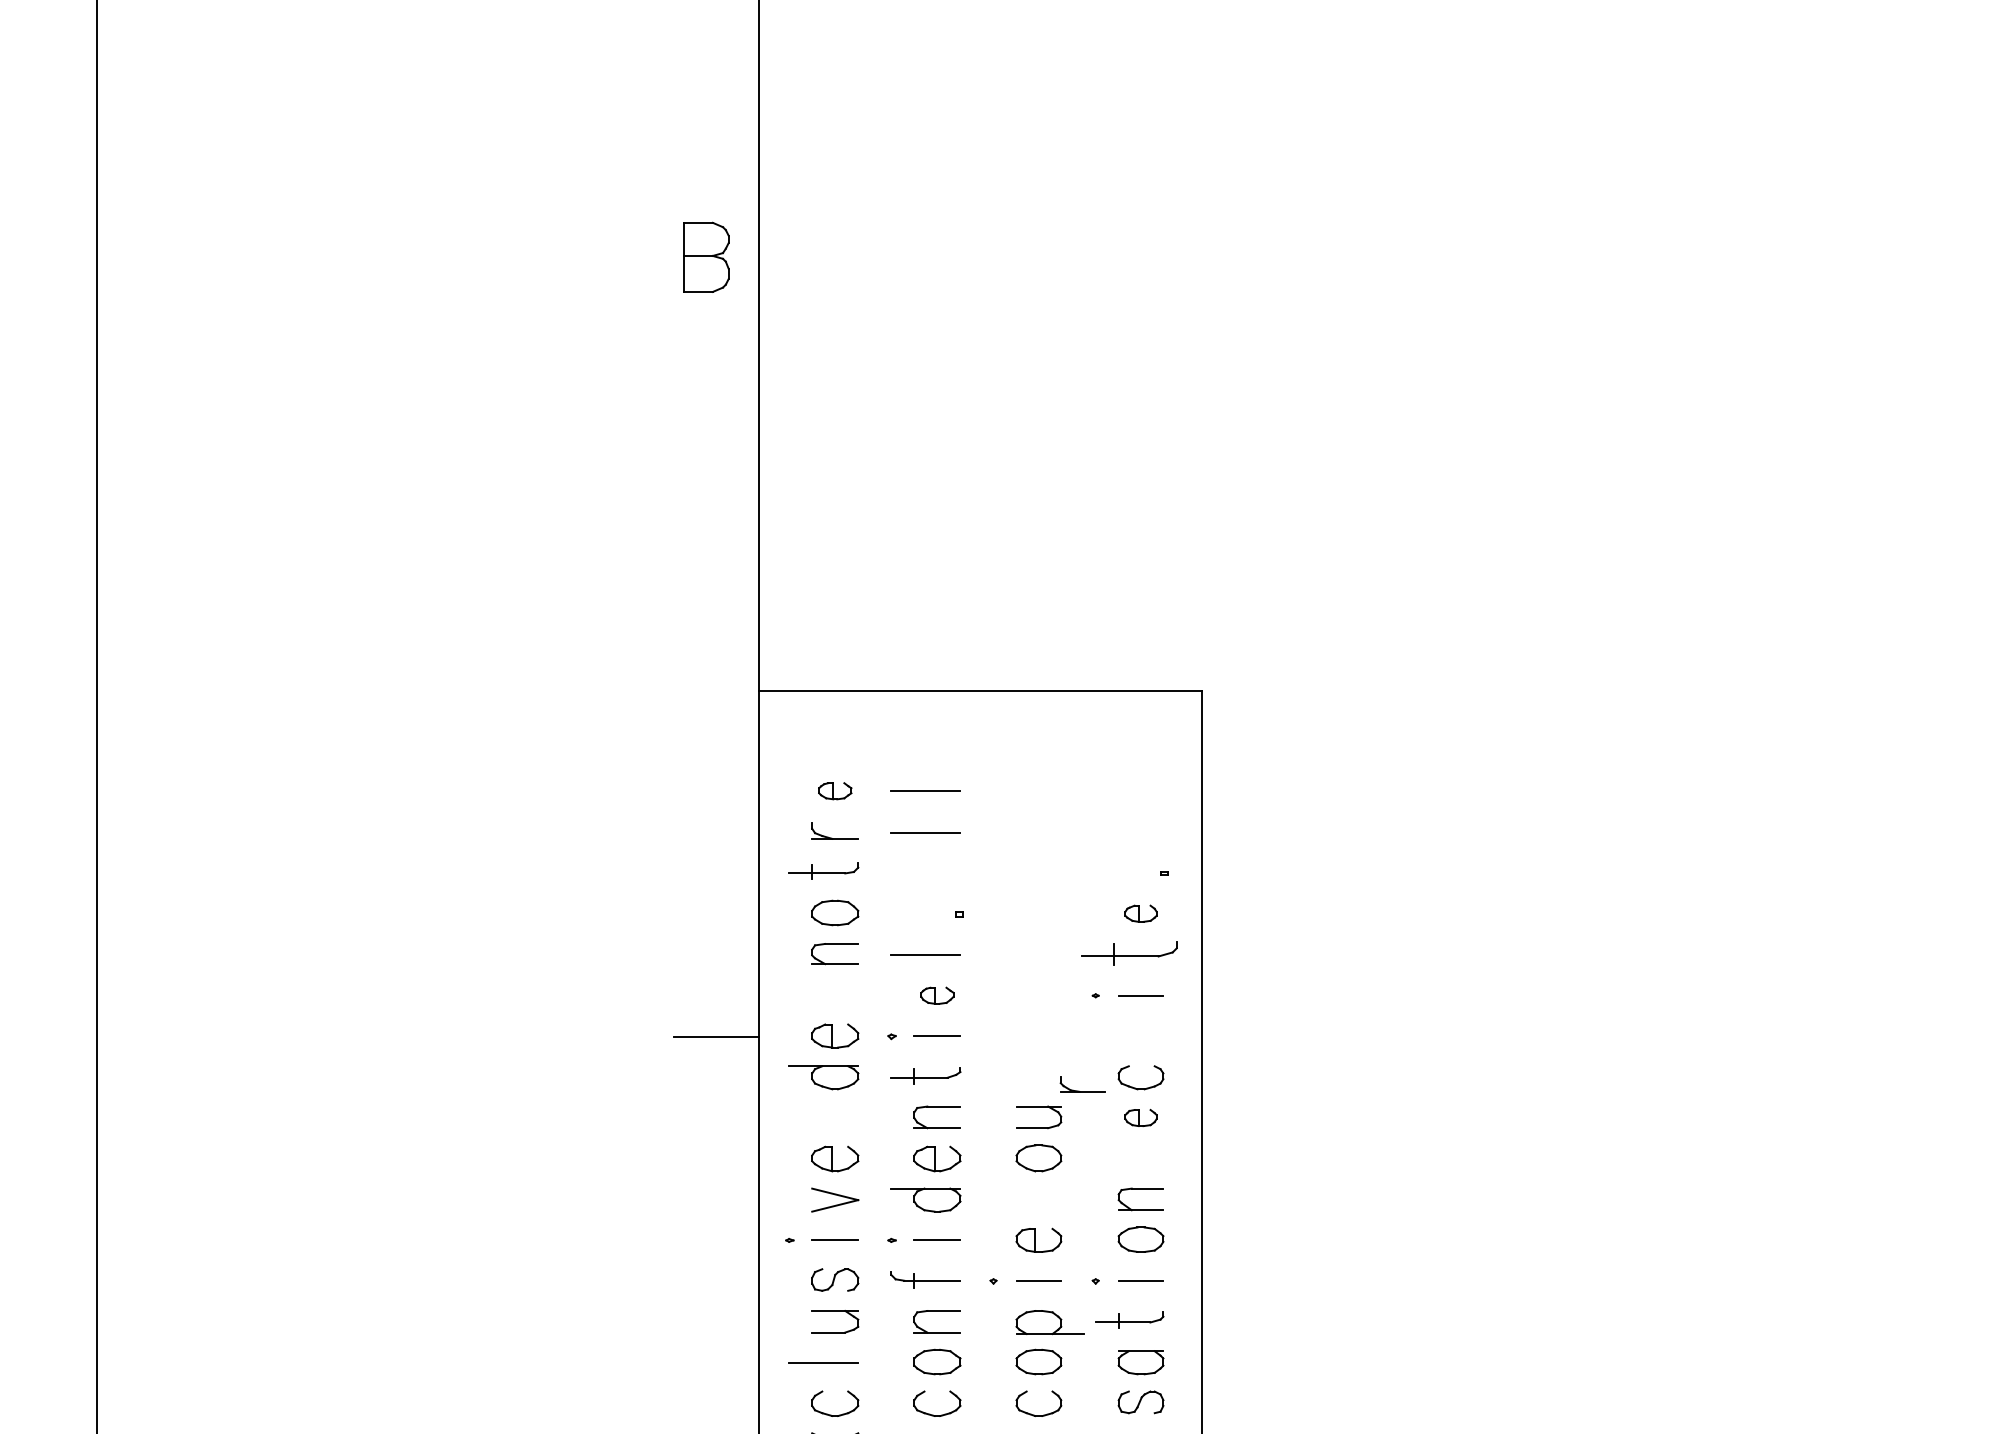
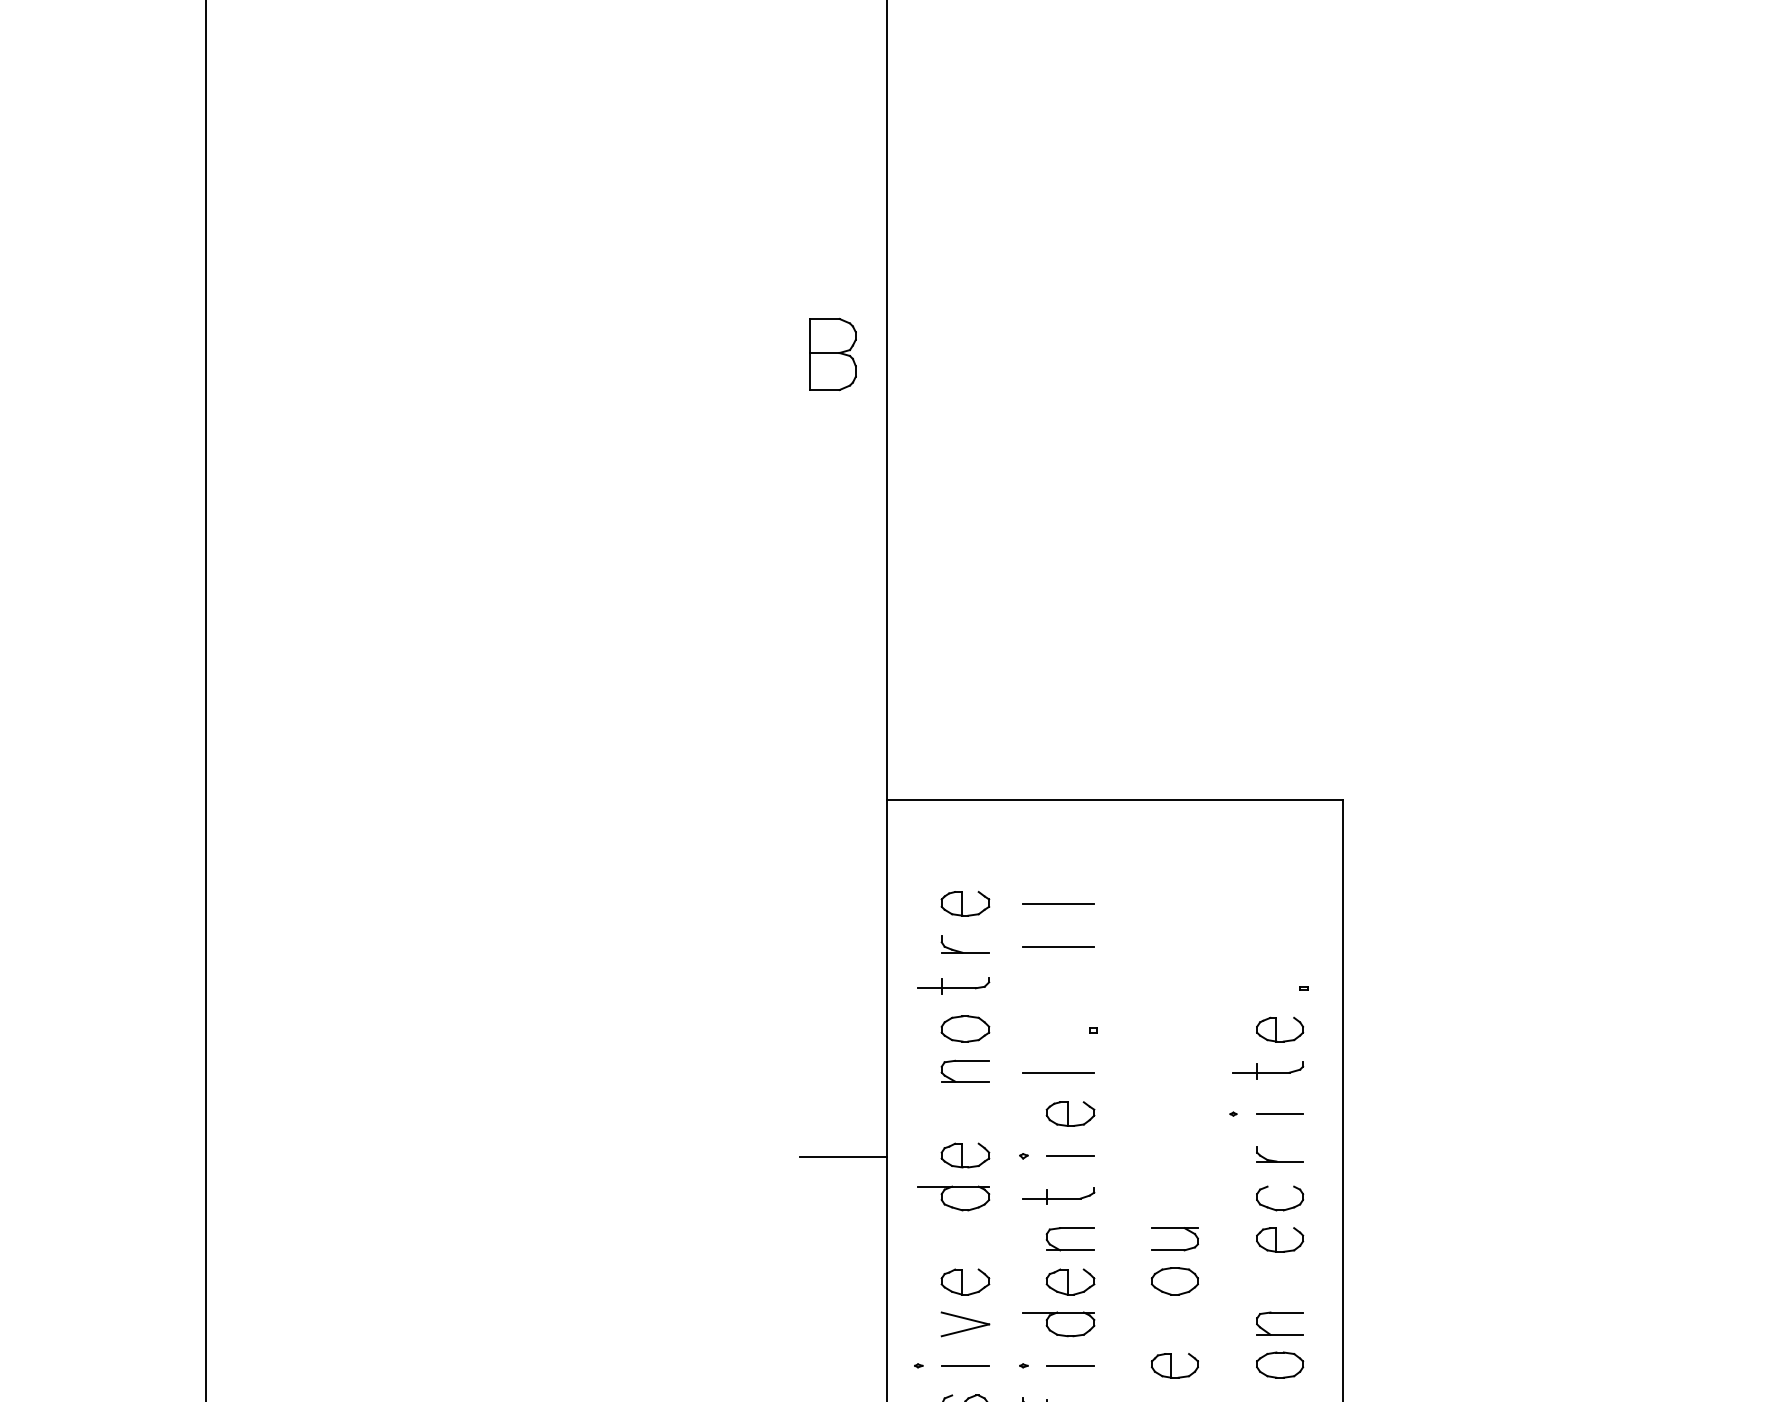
part: (835, 790) -> (965, 902), size x1.43
part: (1140, 913) -> (1279, 1029), size x1.43
part: (1129, 952) -> (1268, 1069), size x0.71
part: (937, 995) -> (1070, 1113), size x1.43
part: (1079, 1090) -> (1276, 1160), moved
part: (1140, 1117) -> (1279, 1239), size x1.43

